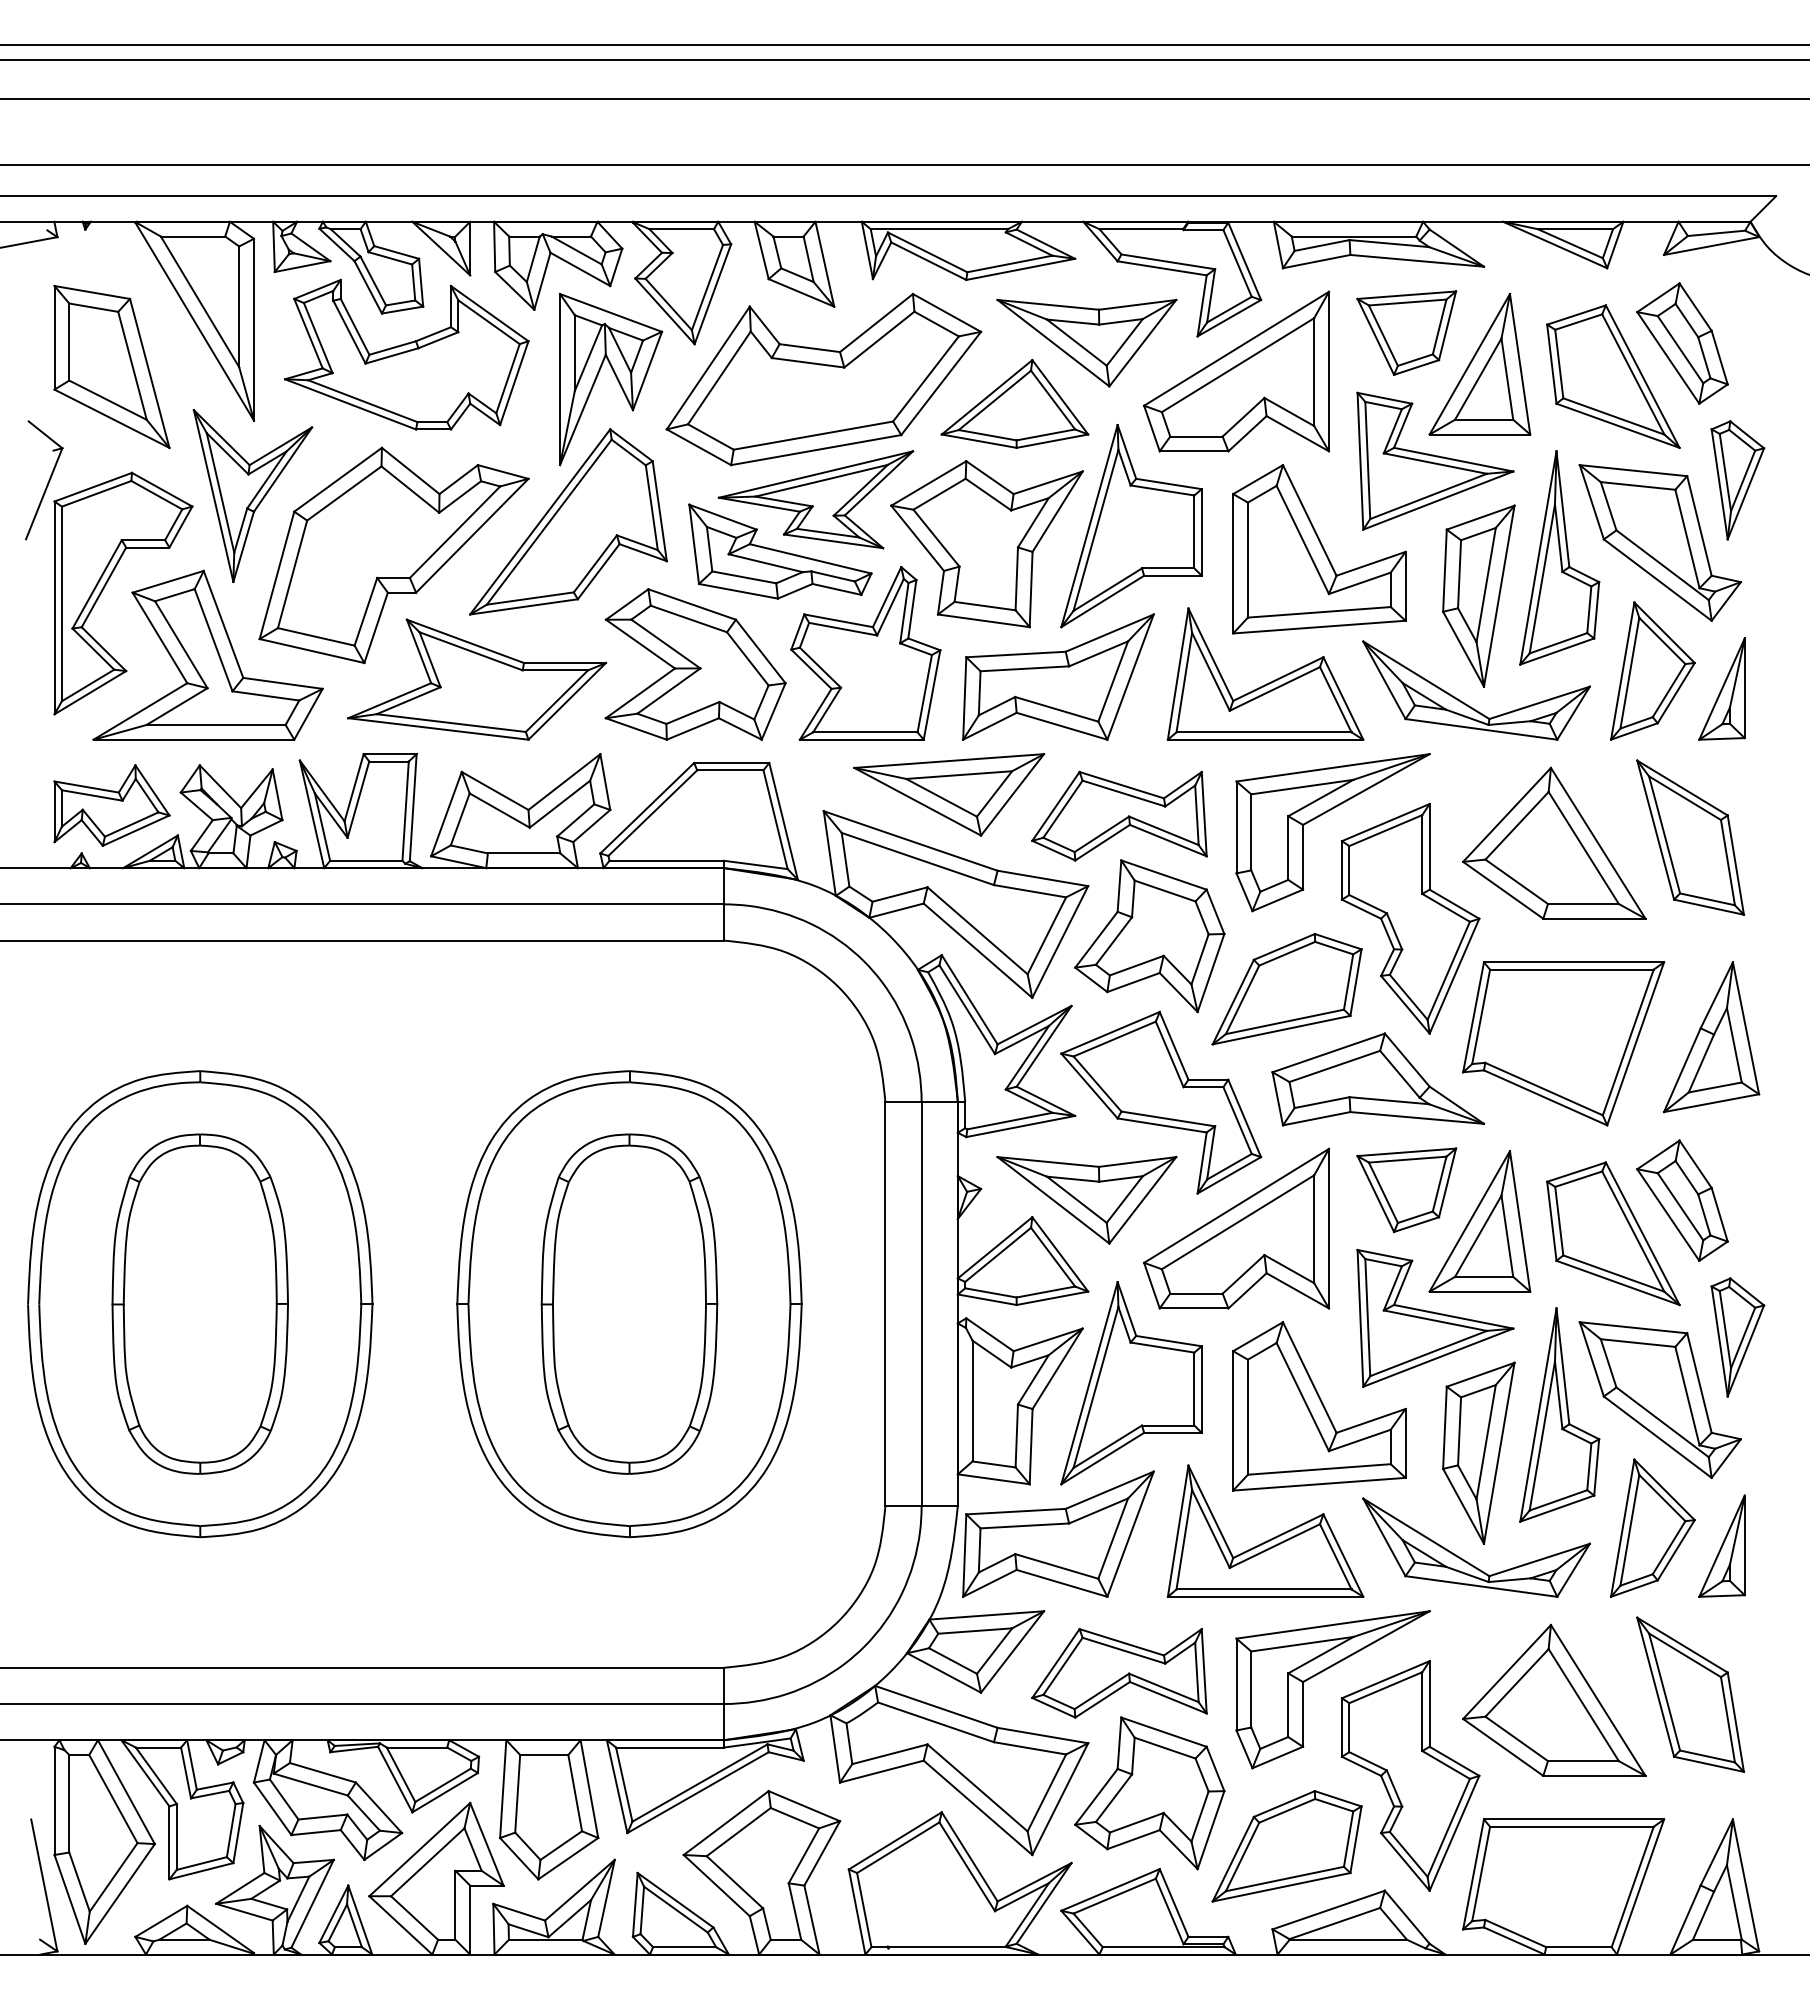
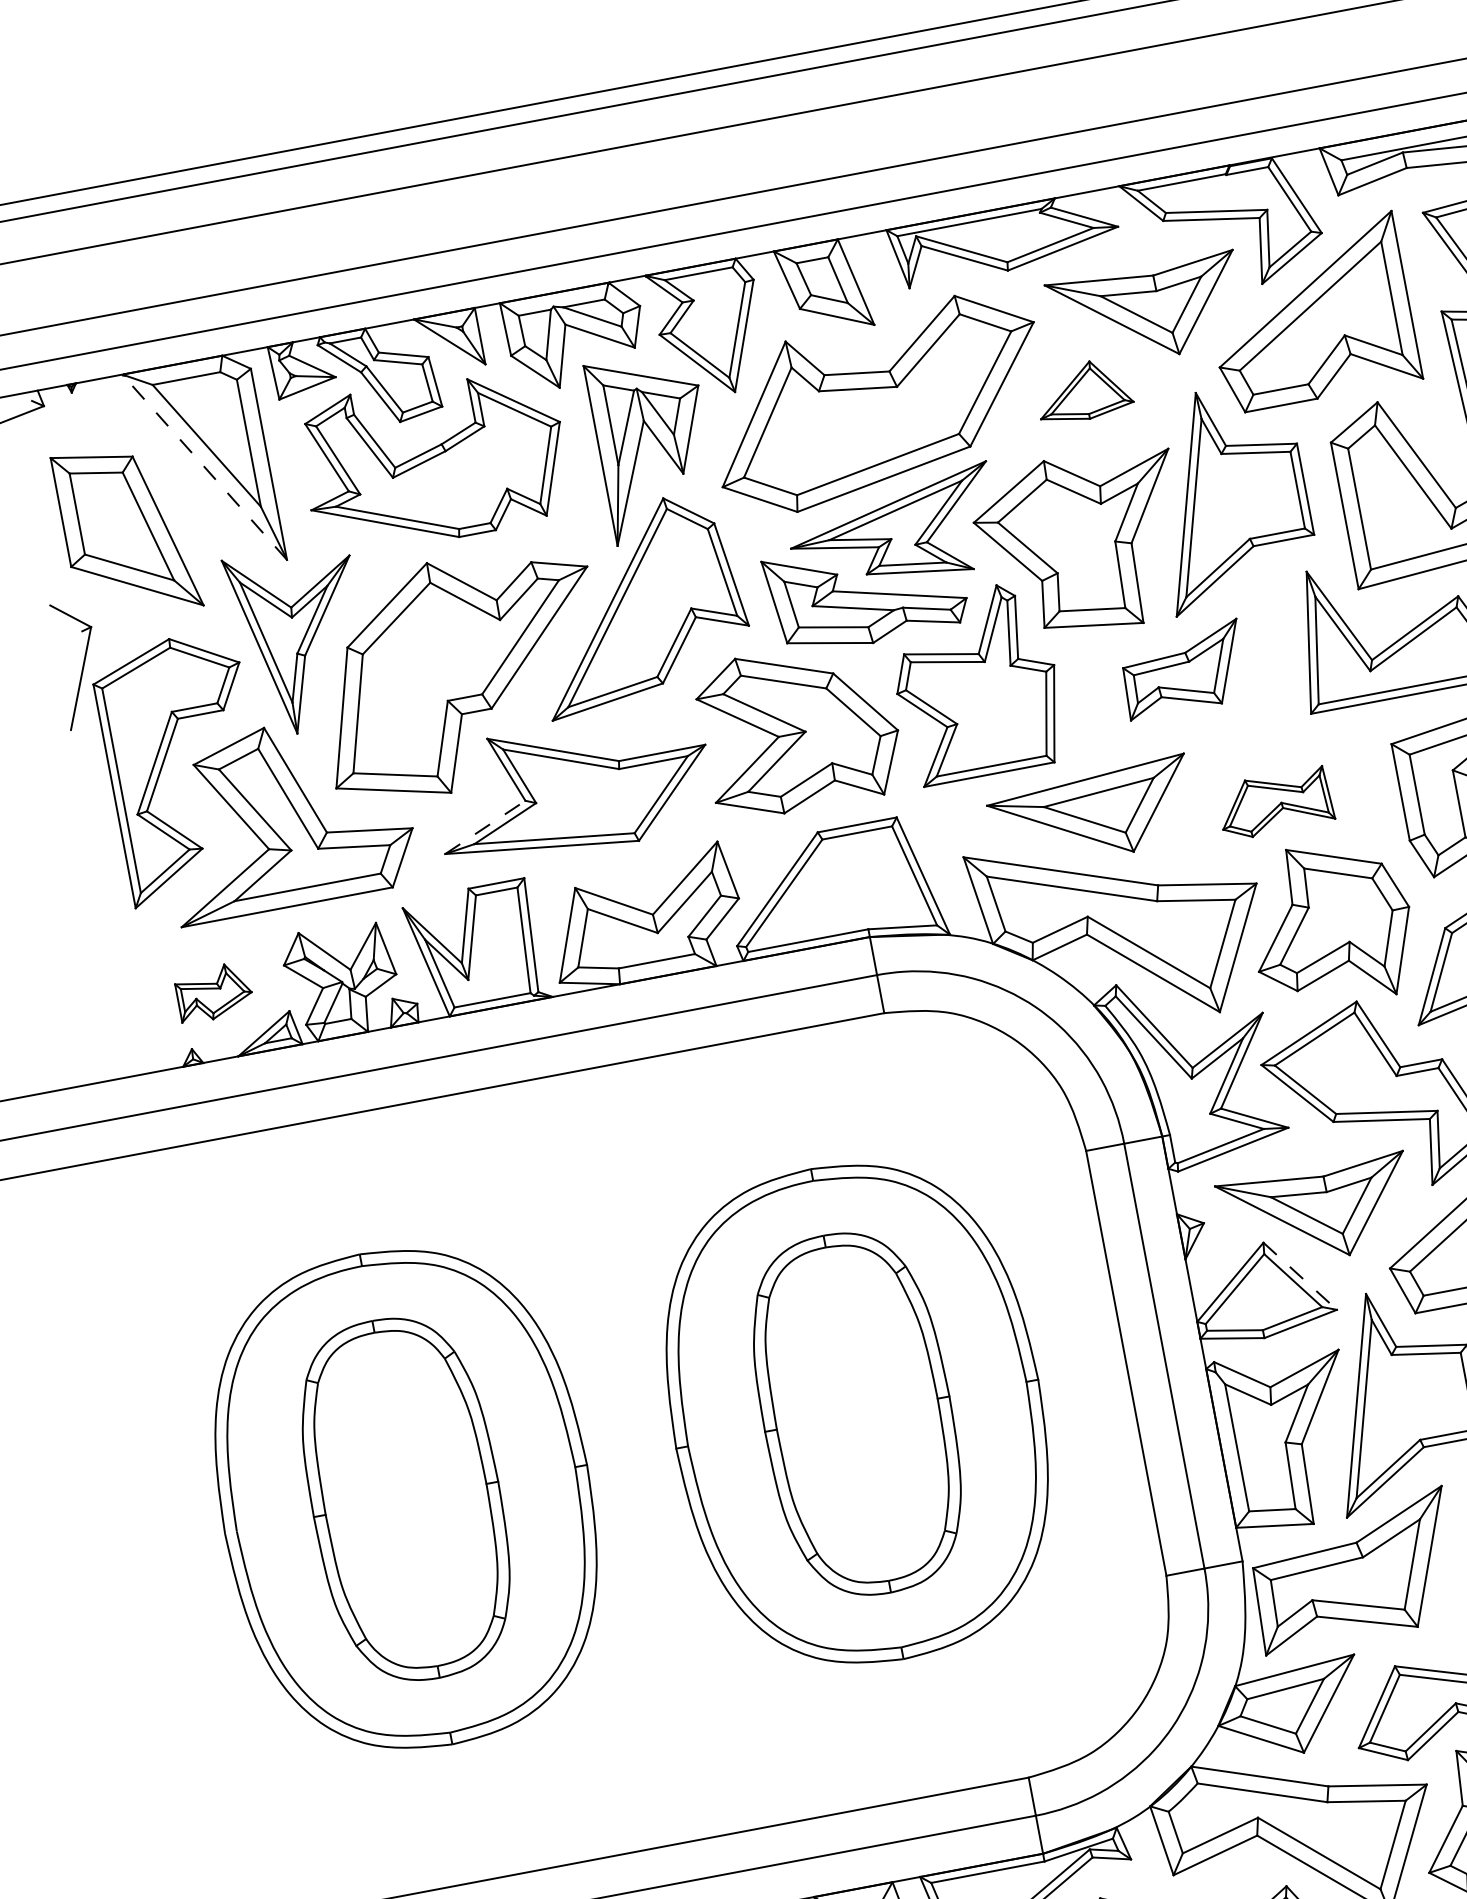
line: (194, 321) -> (204, 467), solid -> dashed
part: (1014, 403) -> (1083, 390), size x0.6
part: (1058, 676) -> (1183, 669), size x0.6
line: (389, 700) -> (485, 827), solid -> dashed
part: (111, 805) -> (213, 992), size x0.6
part: (1119, 815) -> (1275, 803), size x0.6
line: (1060, 1254) -> (1300, 1276), solid -> dashed

